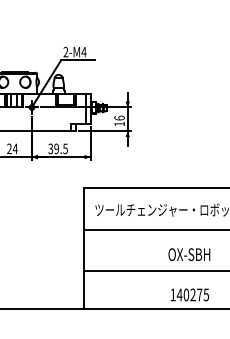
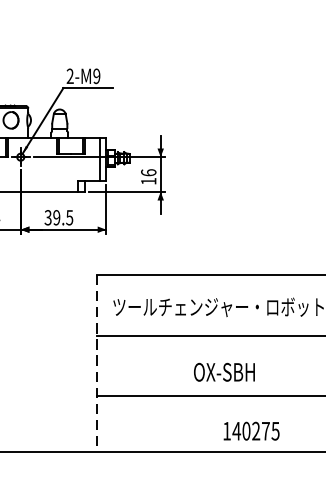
text: (83, 51) -> (96, 75), 2-M4 -> 2-M9
line: (84, 249) -> (97, 364), solid -> dashed
text: (189, 254) -> (224, 372), moved

